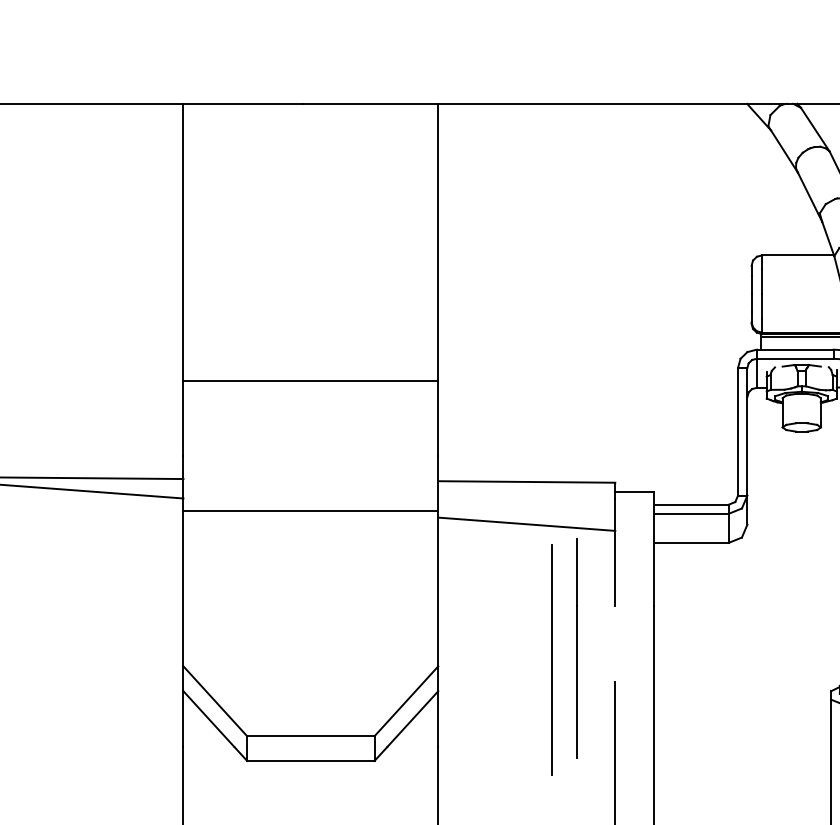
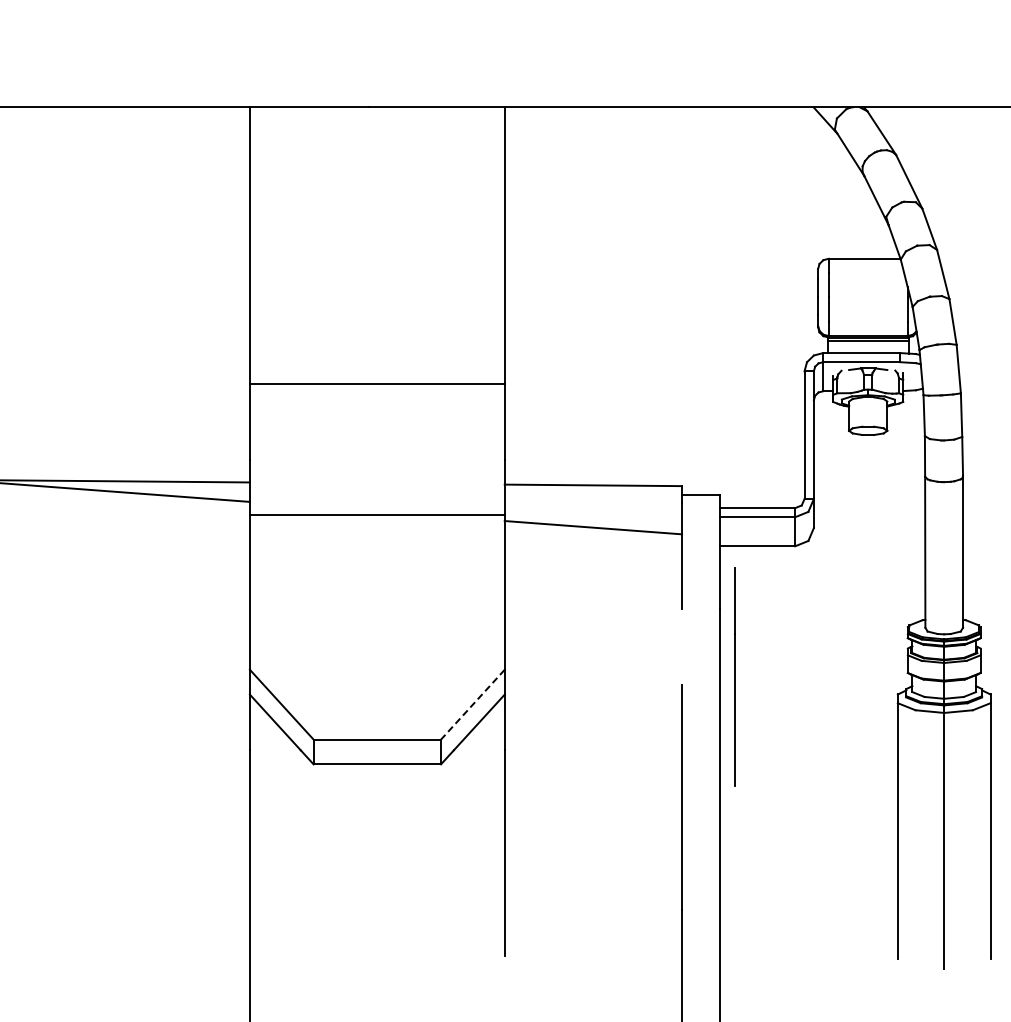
line: (577, 648) -> (734, 676), moved
line: (552, 660) -> (618, 663), removed
line: (406, 702) -> (472, 705), solid -> dashed

